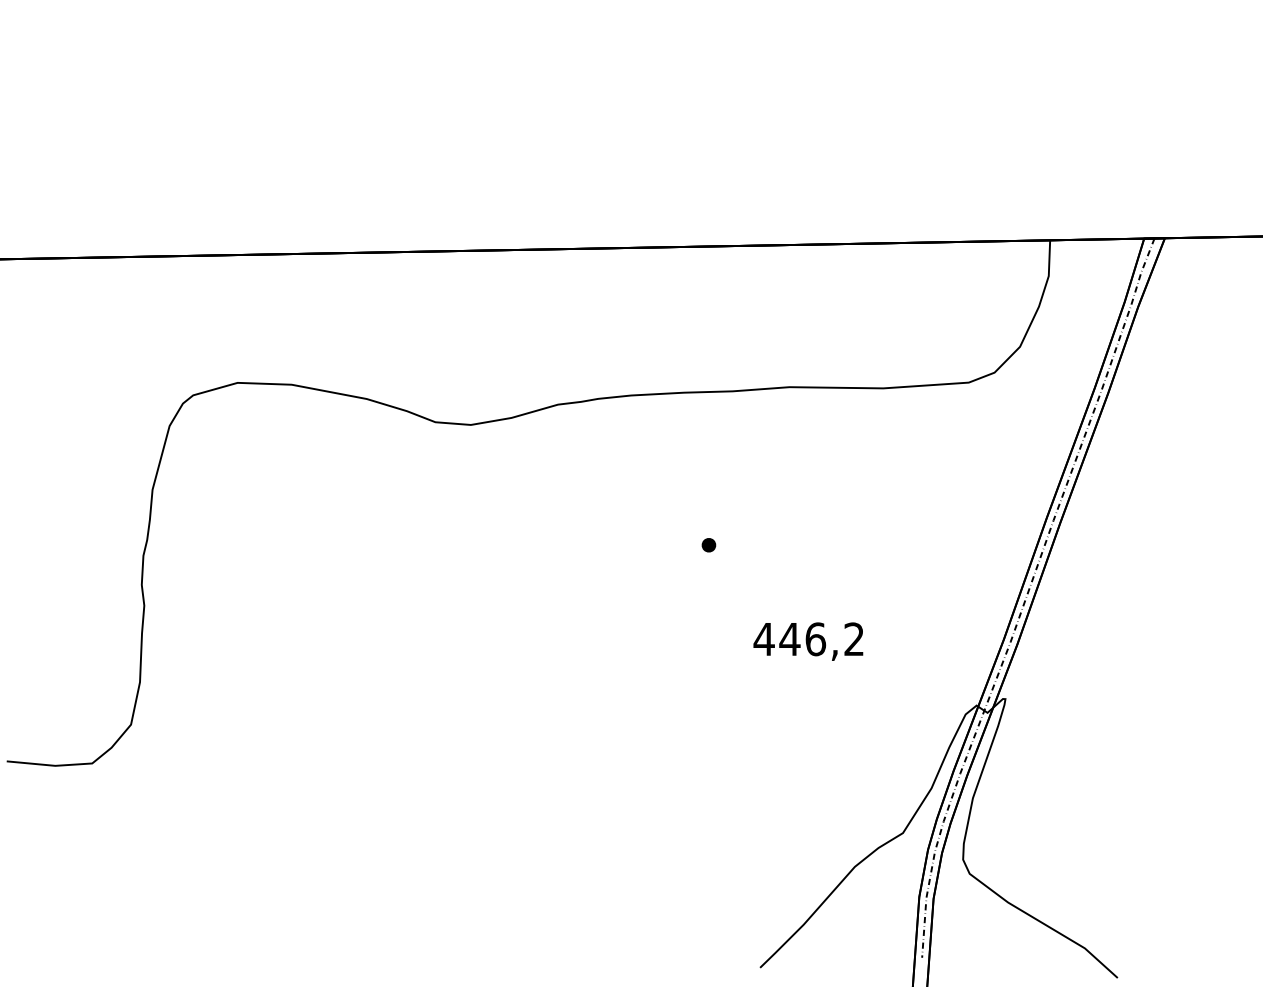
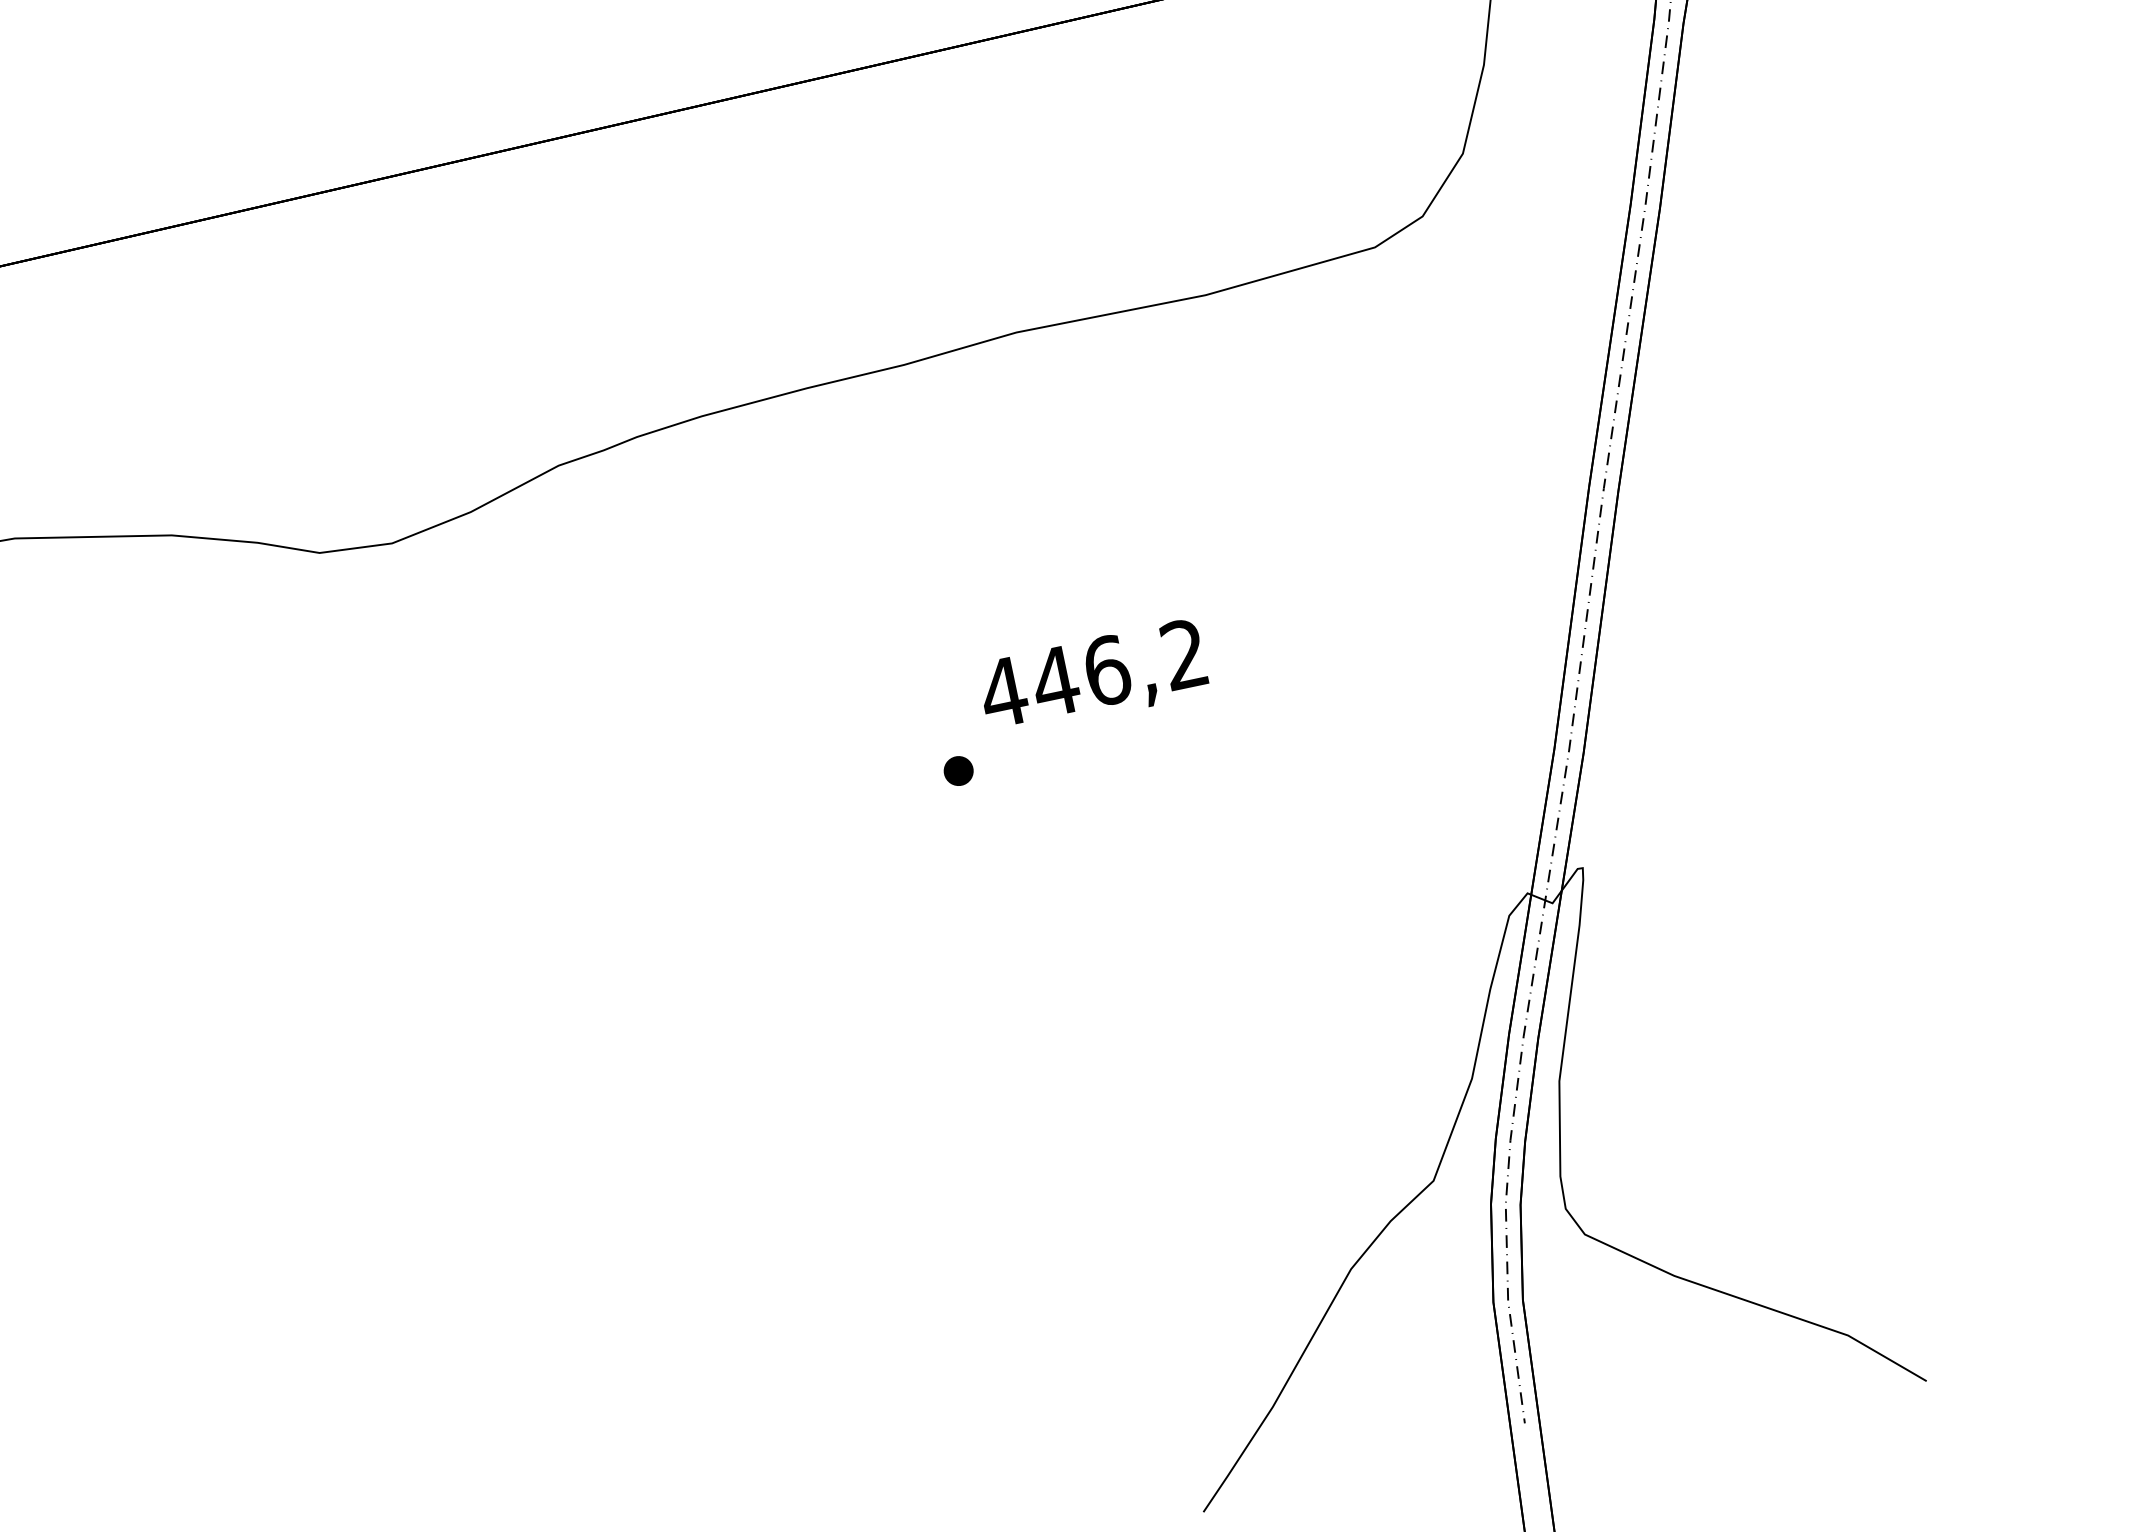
part: (708, 545) -> (957, 771), moved
text: (808, 641) -> (1093, 678), moved

